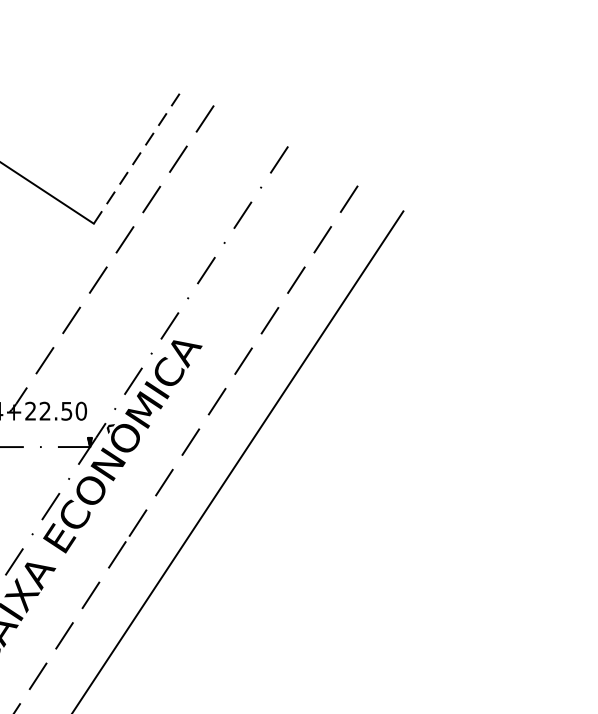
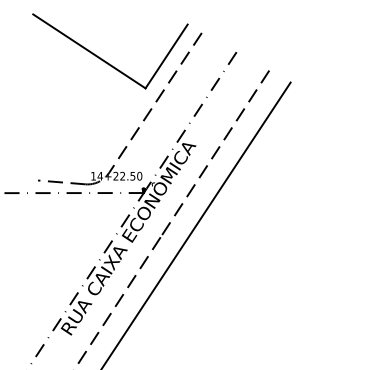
line: (138, 155) -> (166, 56), dashed -> solid

